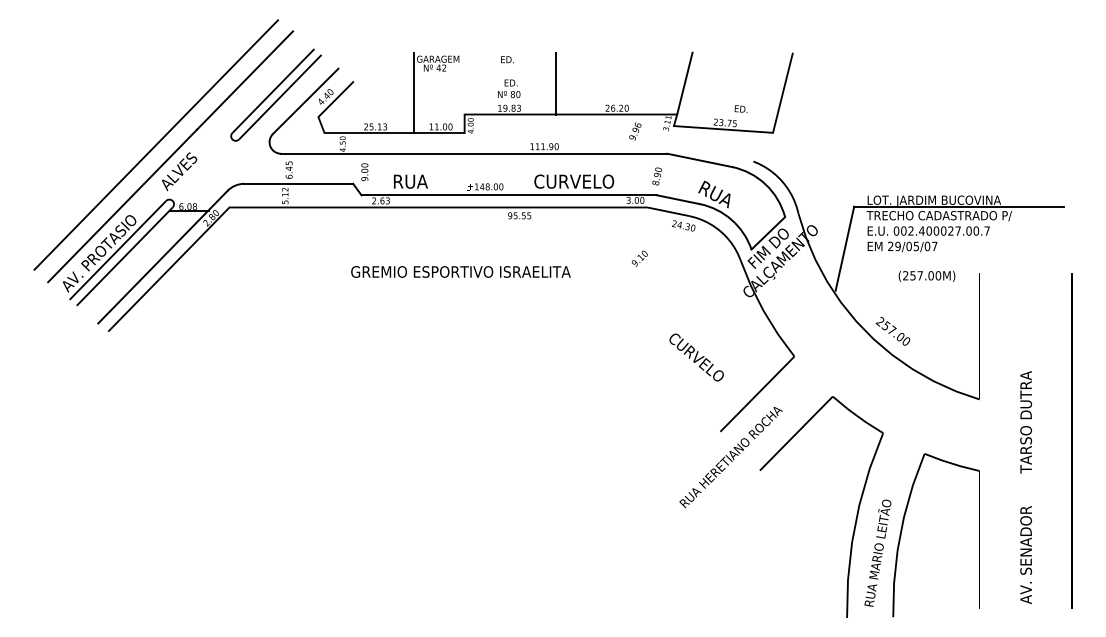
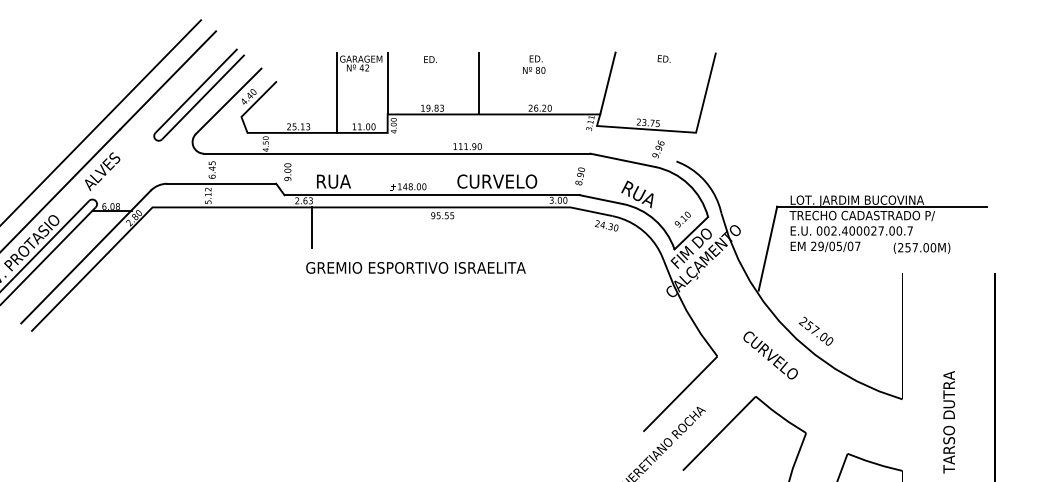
line: (464, 83) -> (387, 83), added
text: (509, 88) -> (534, 64), moved
text: (740, 108) -> (663, 58), moved
text: (635, 131) -> (658, 149), moved
line: (389, 227) -> (312, 227), added
text: (639, 258) -> (682, 219), moved
text: (460, 271) -> (415, 267), moved
text: (926, 275) -> (921, 247), moved
text: (696, 357) -> (770, 355), moved

